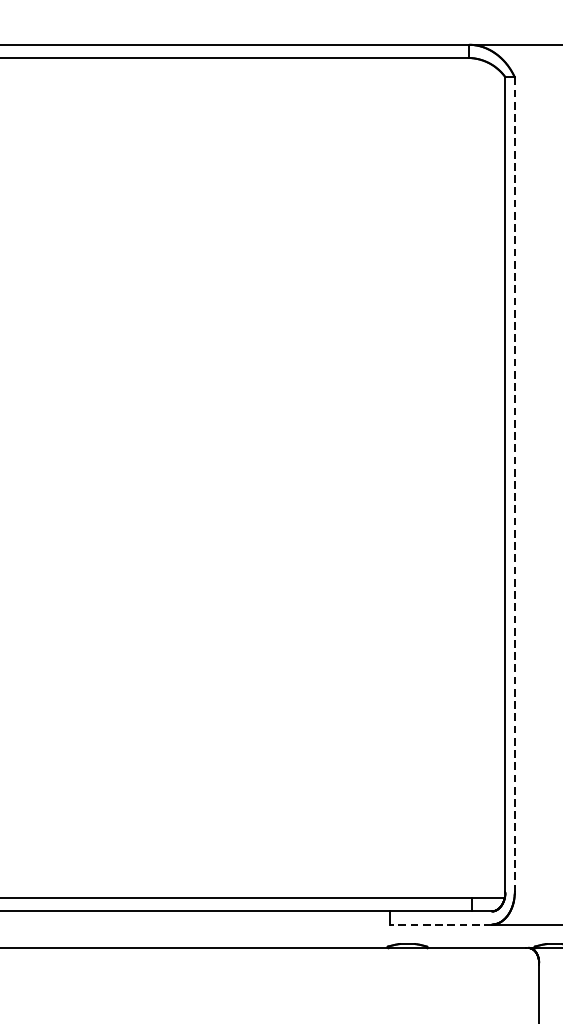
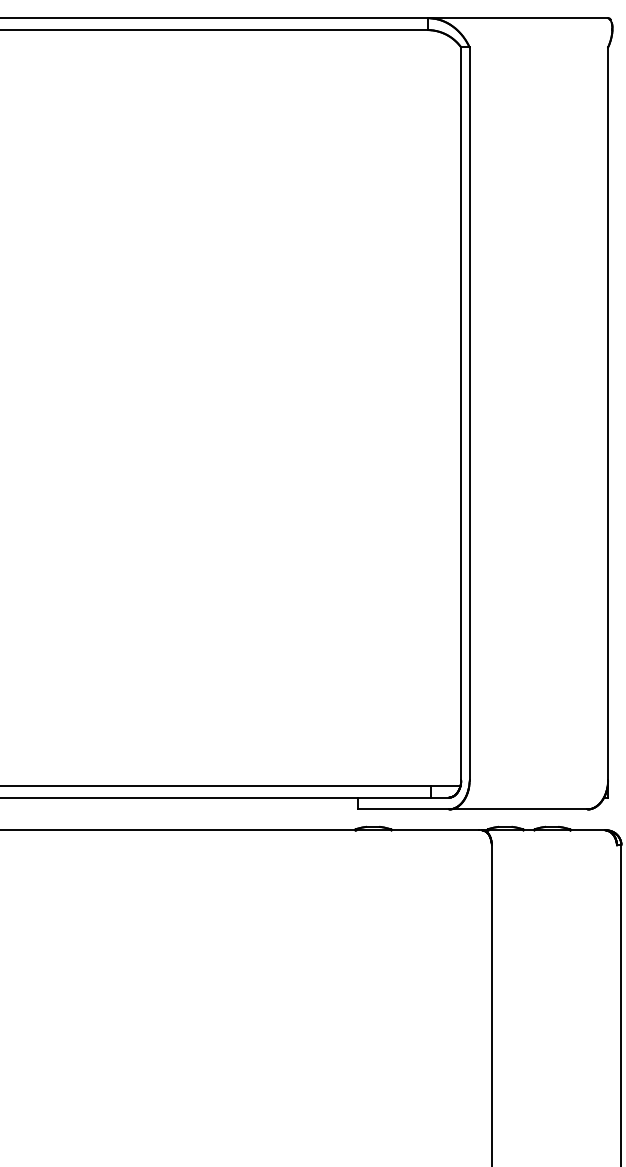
line: (514, 485) -> (469, 414), dashed -> solid
line: (441, 924) -> (403, 809), dashed -> solid

